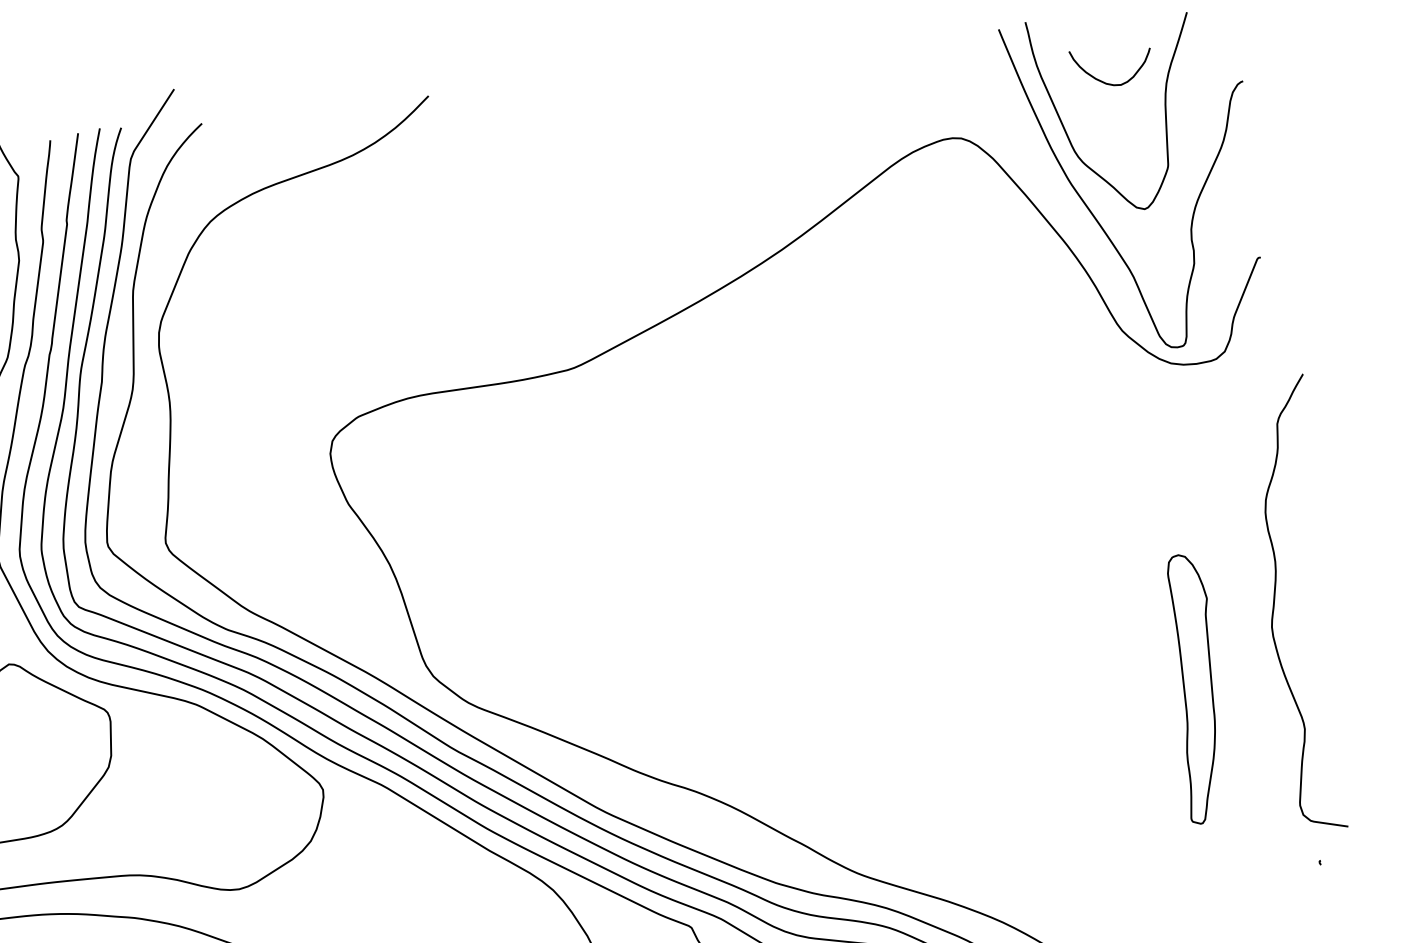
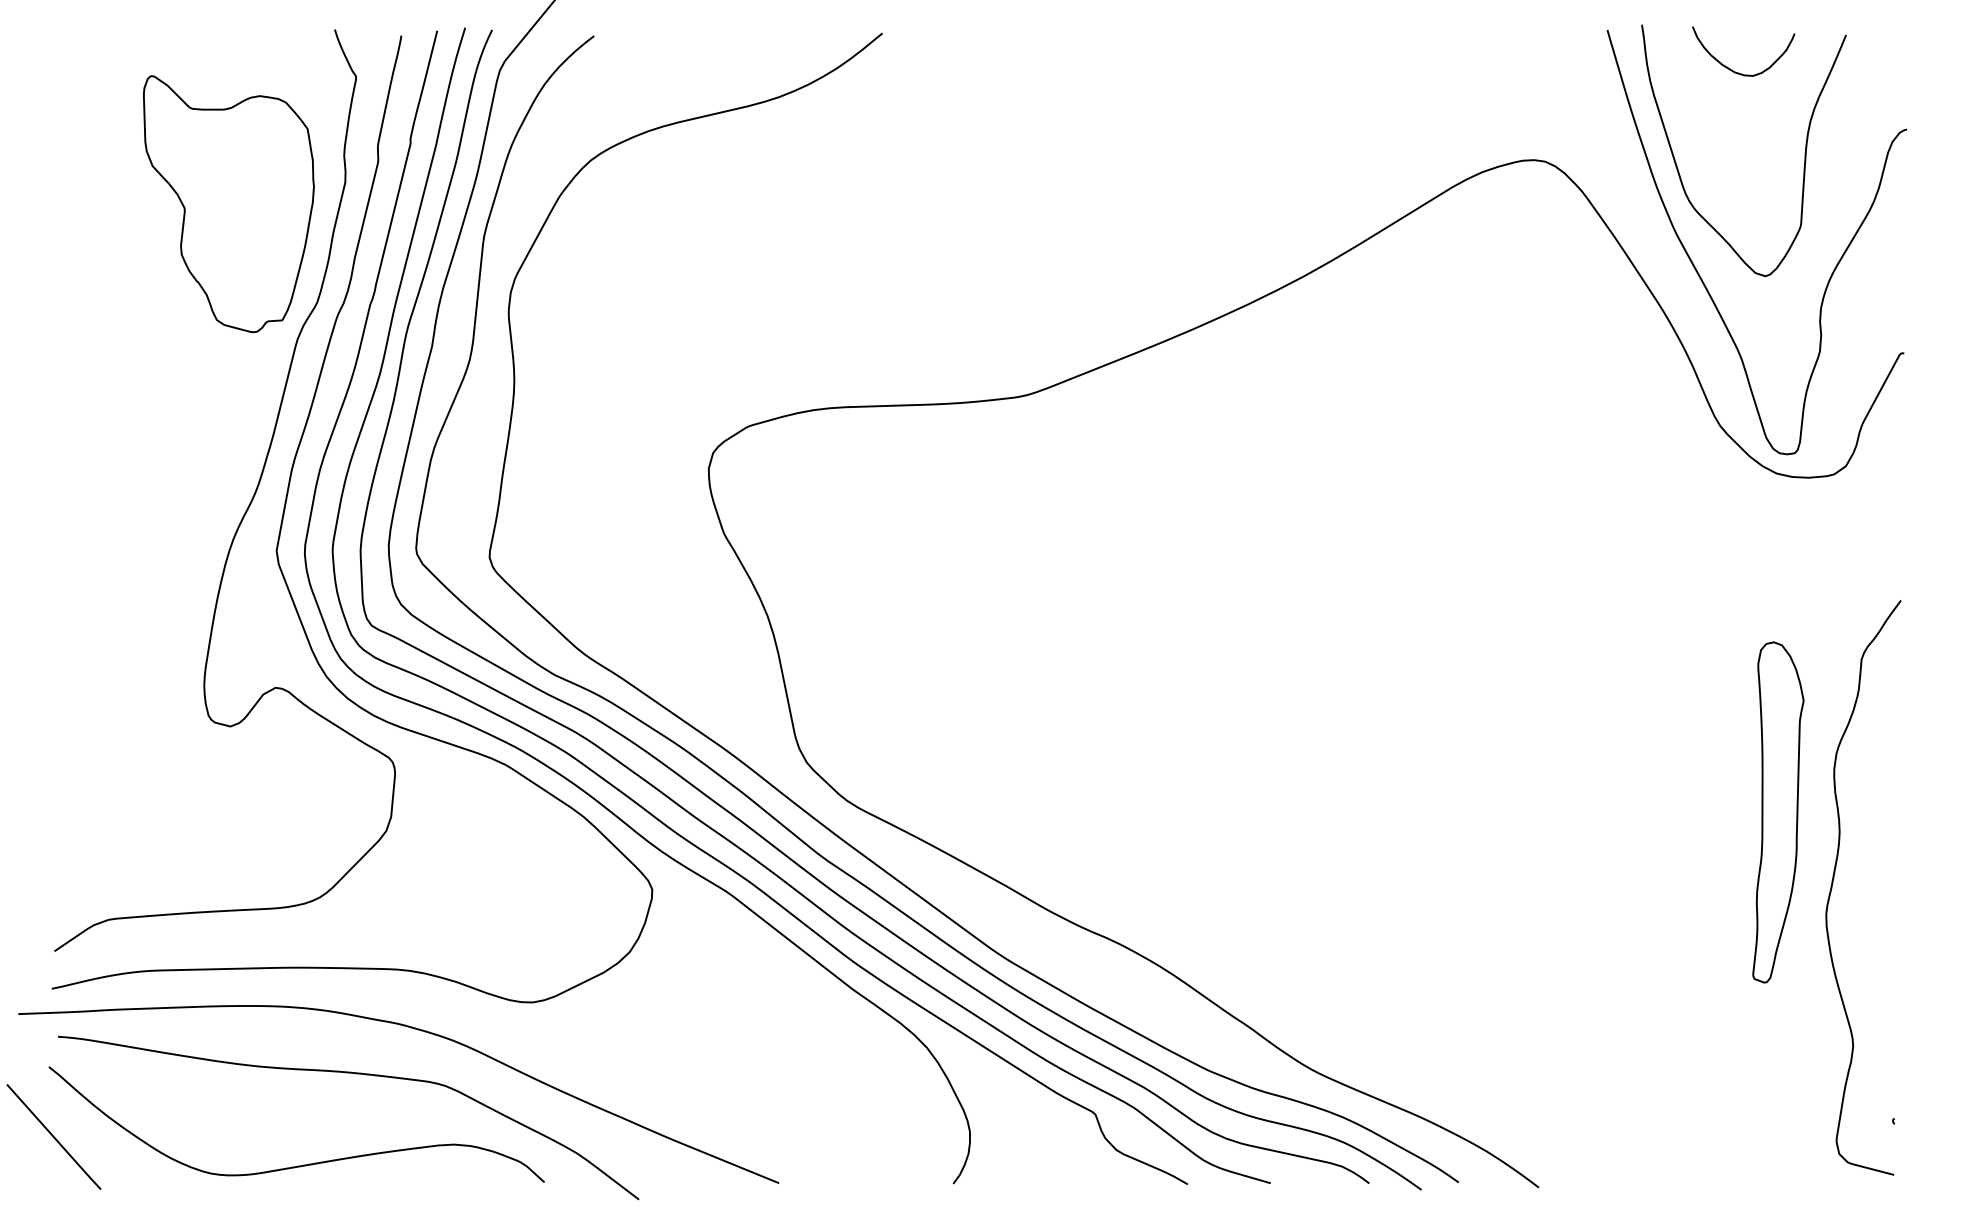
curve: (1104, 81) -> (1732, 69), moved
curve: (1274, 602) -> (1833, 883), moved
part: (1196, 688) -> (1778, 812), moved

